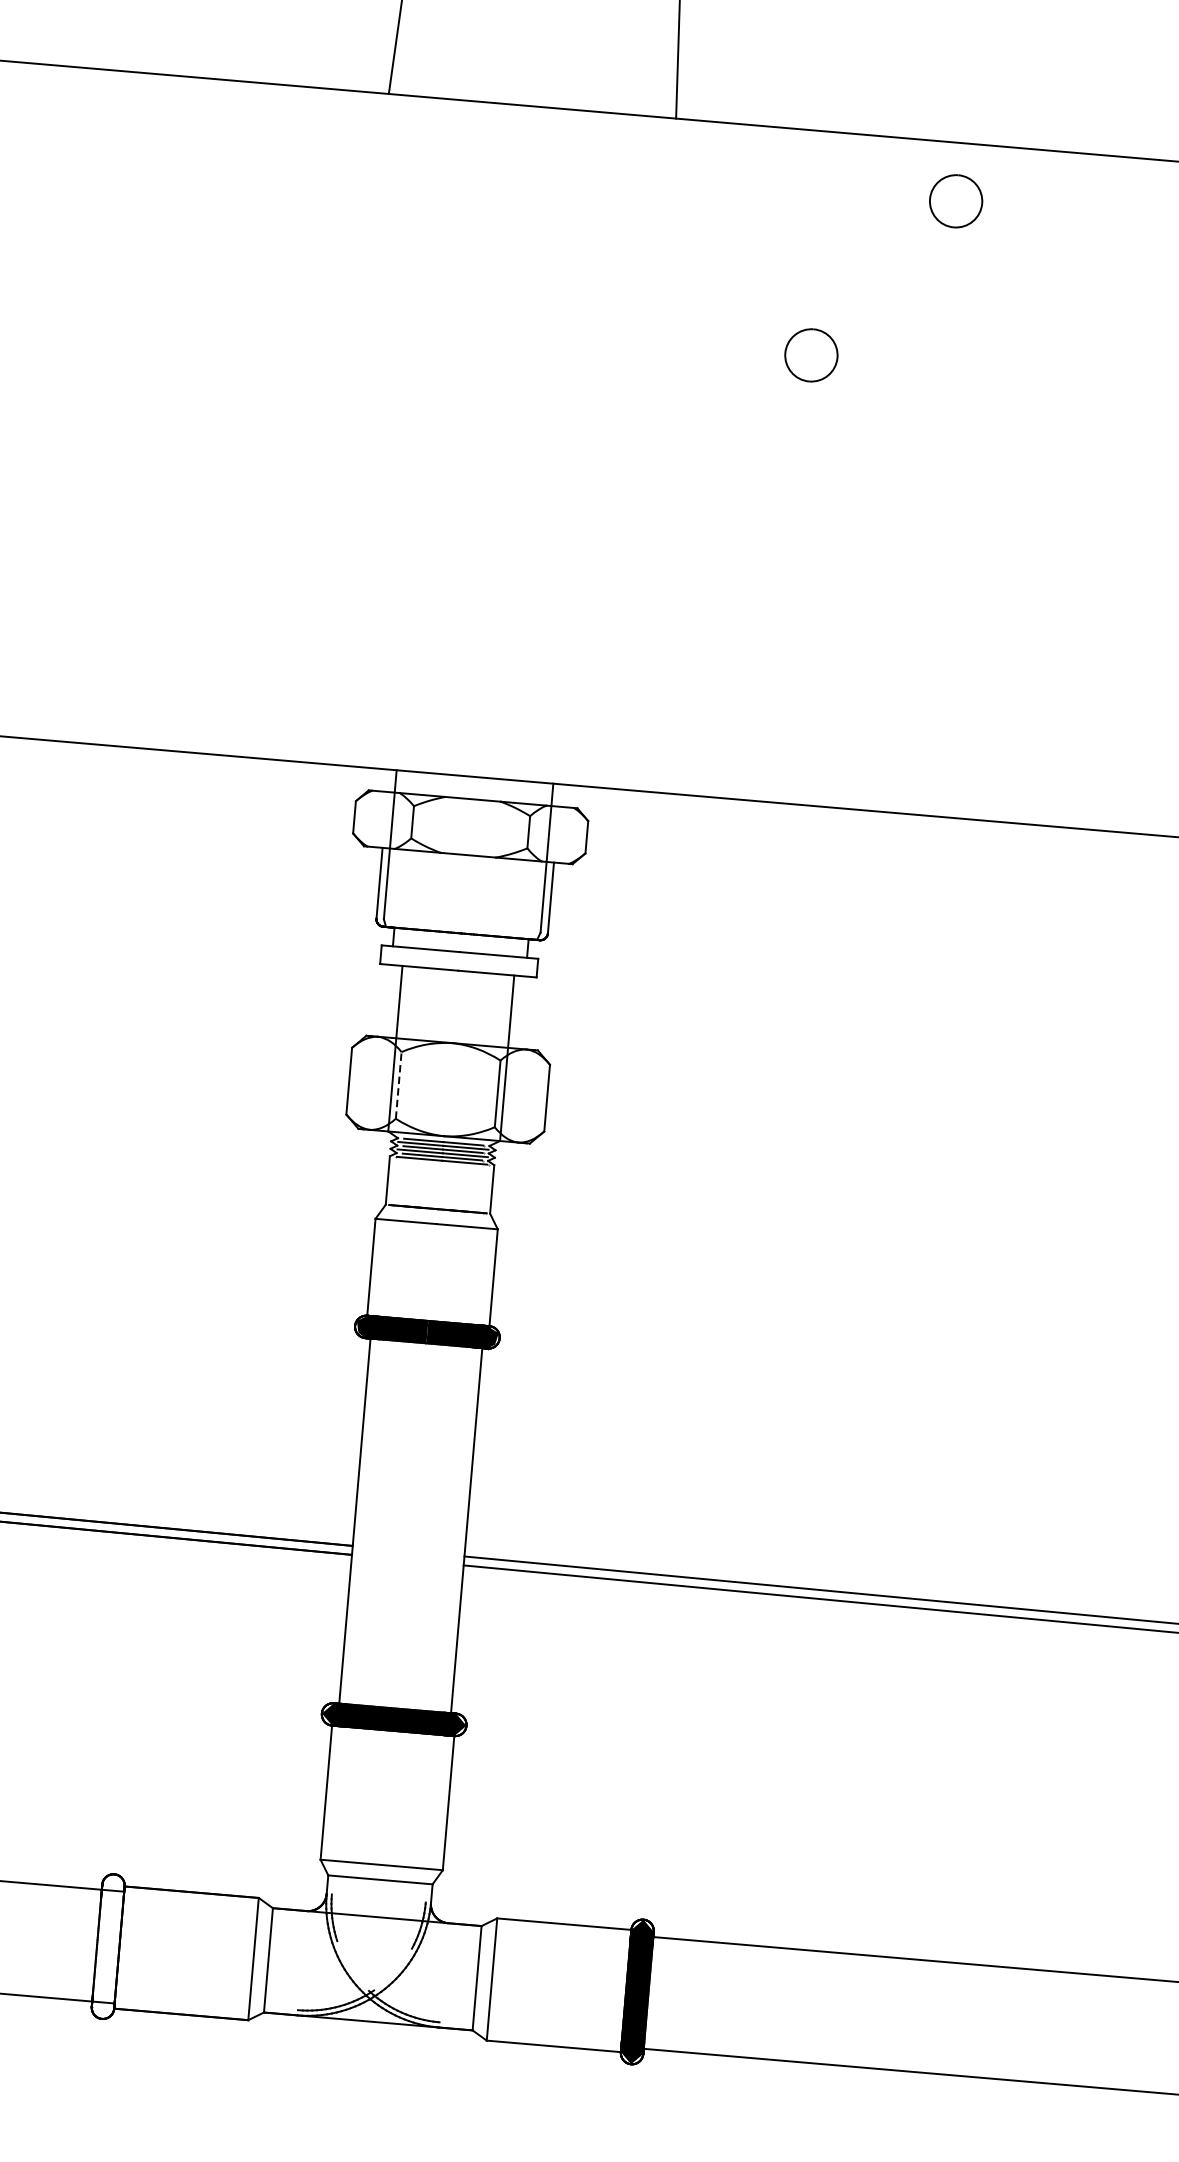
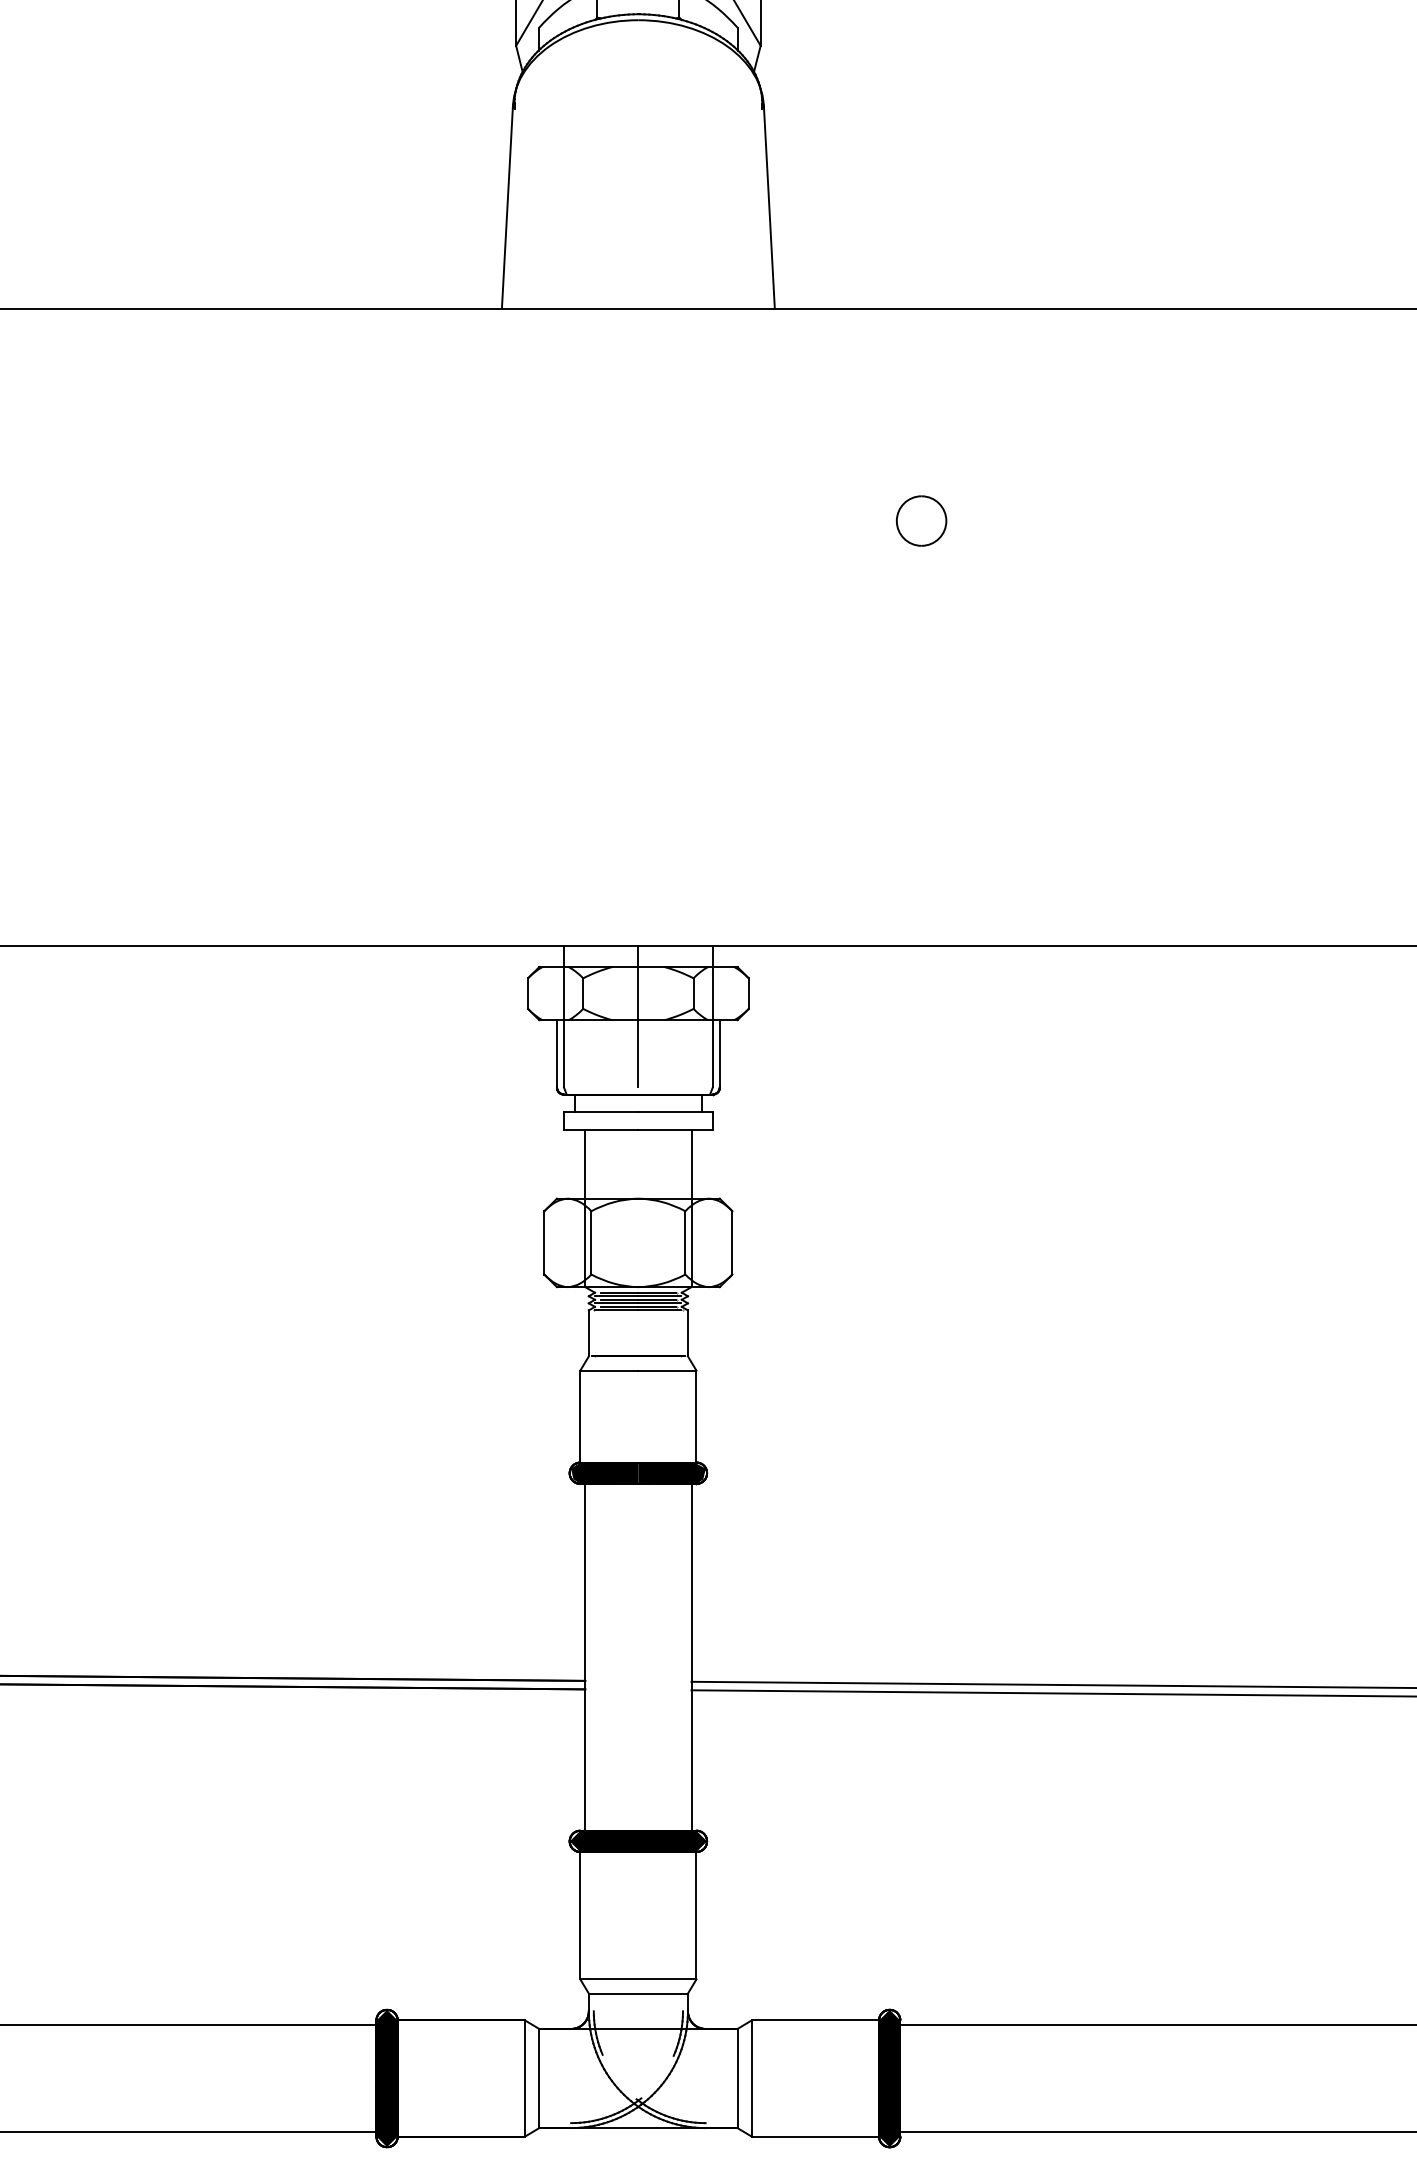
part: (956, 200) -> (1045, 363), removed
line: (468, 851) -> (638, 1016), added
line: (398, 1085) -> (591, 1242), dashed -> solid
fill: (107, 1946) -> (386, 2078), added

